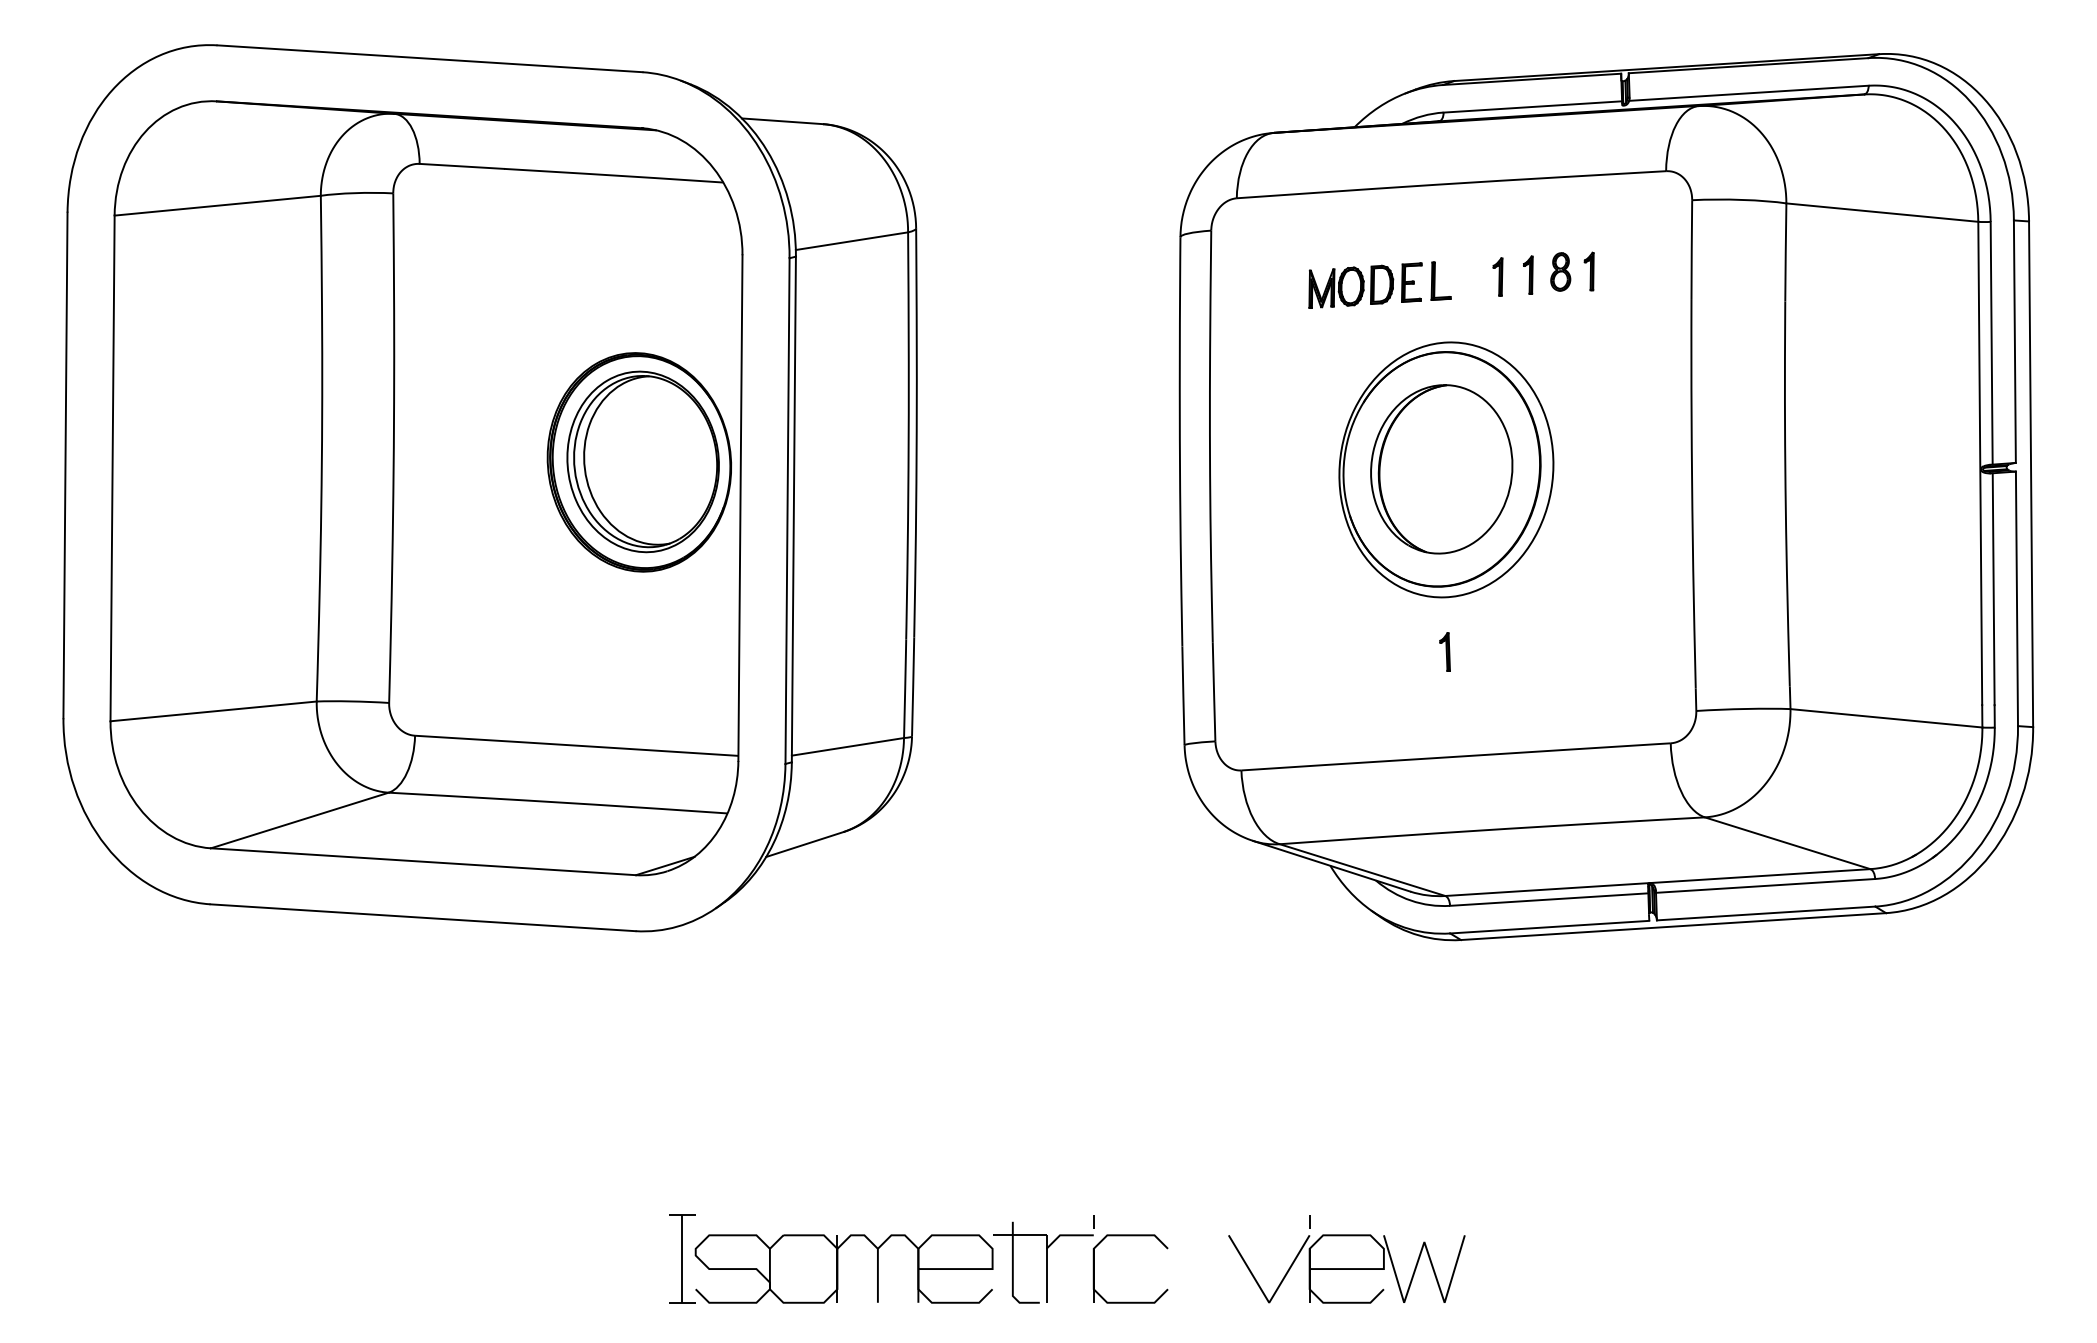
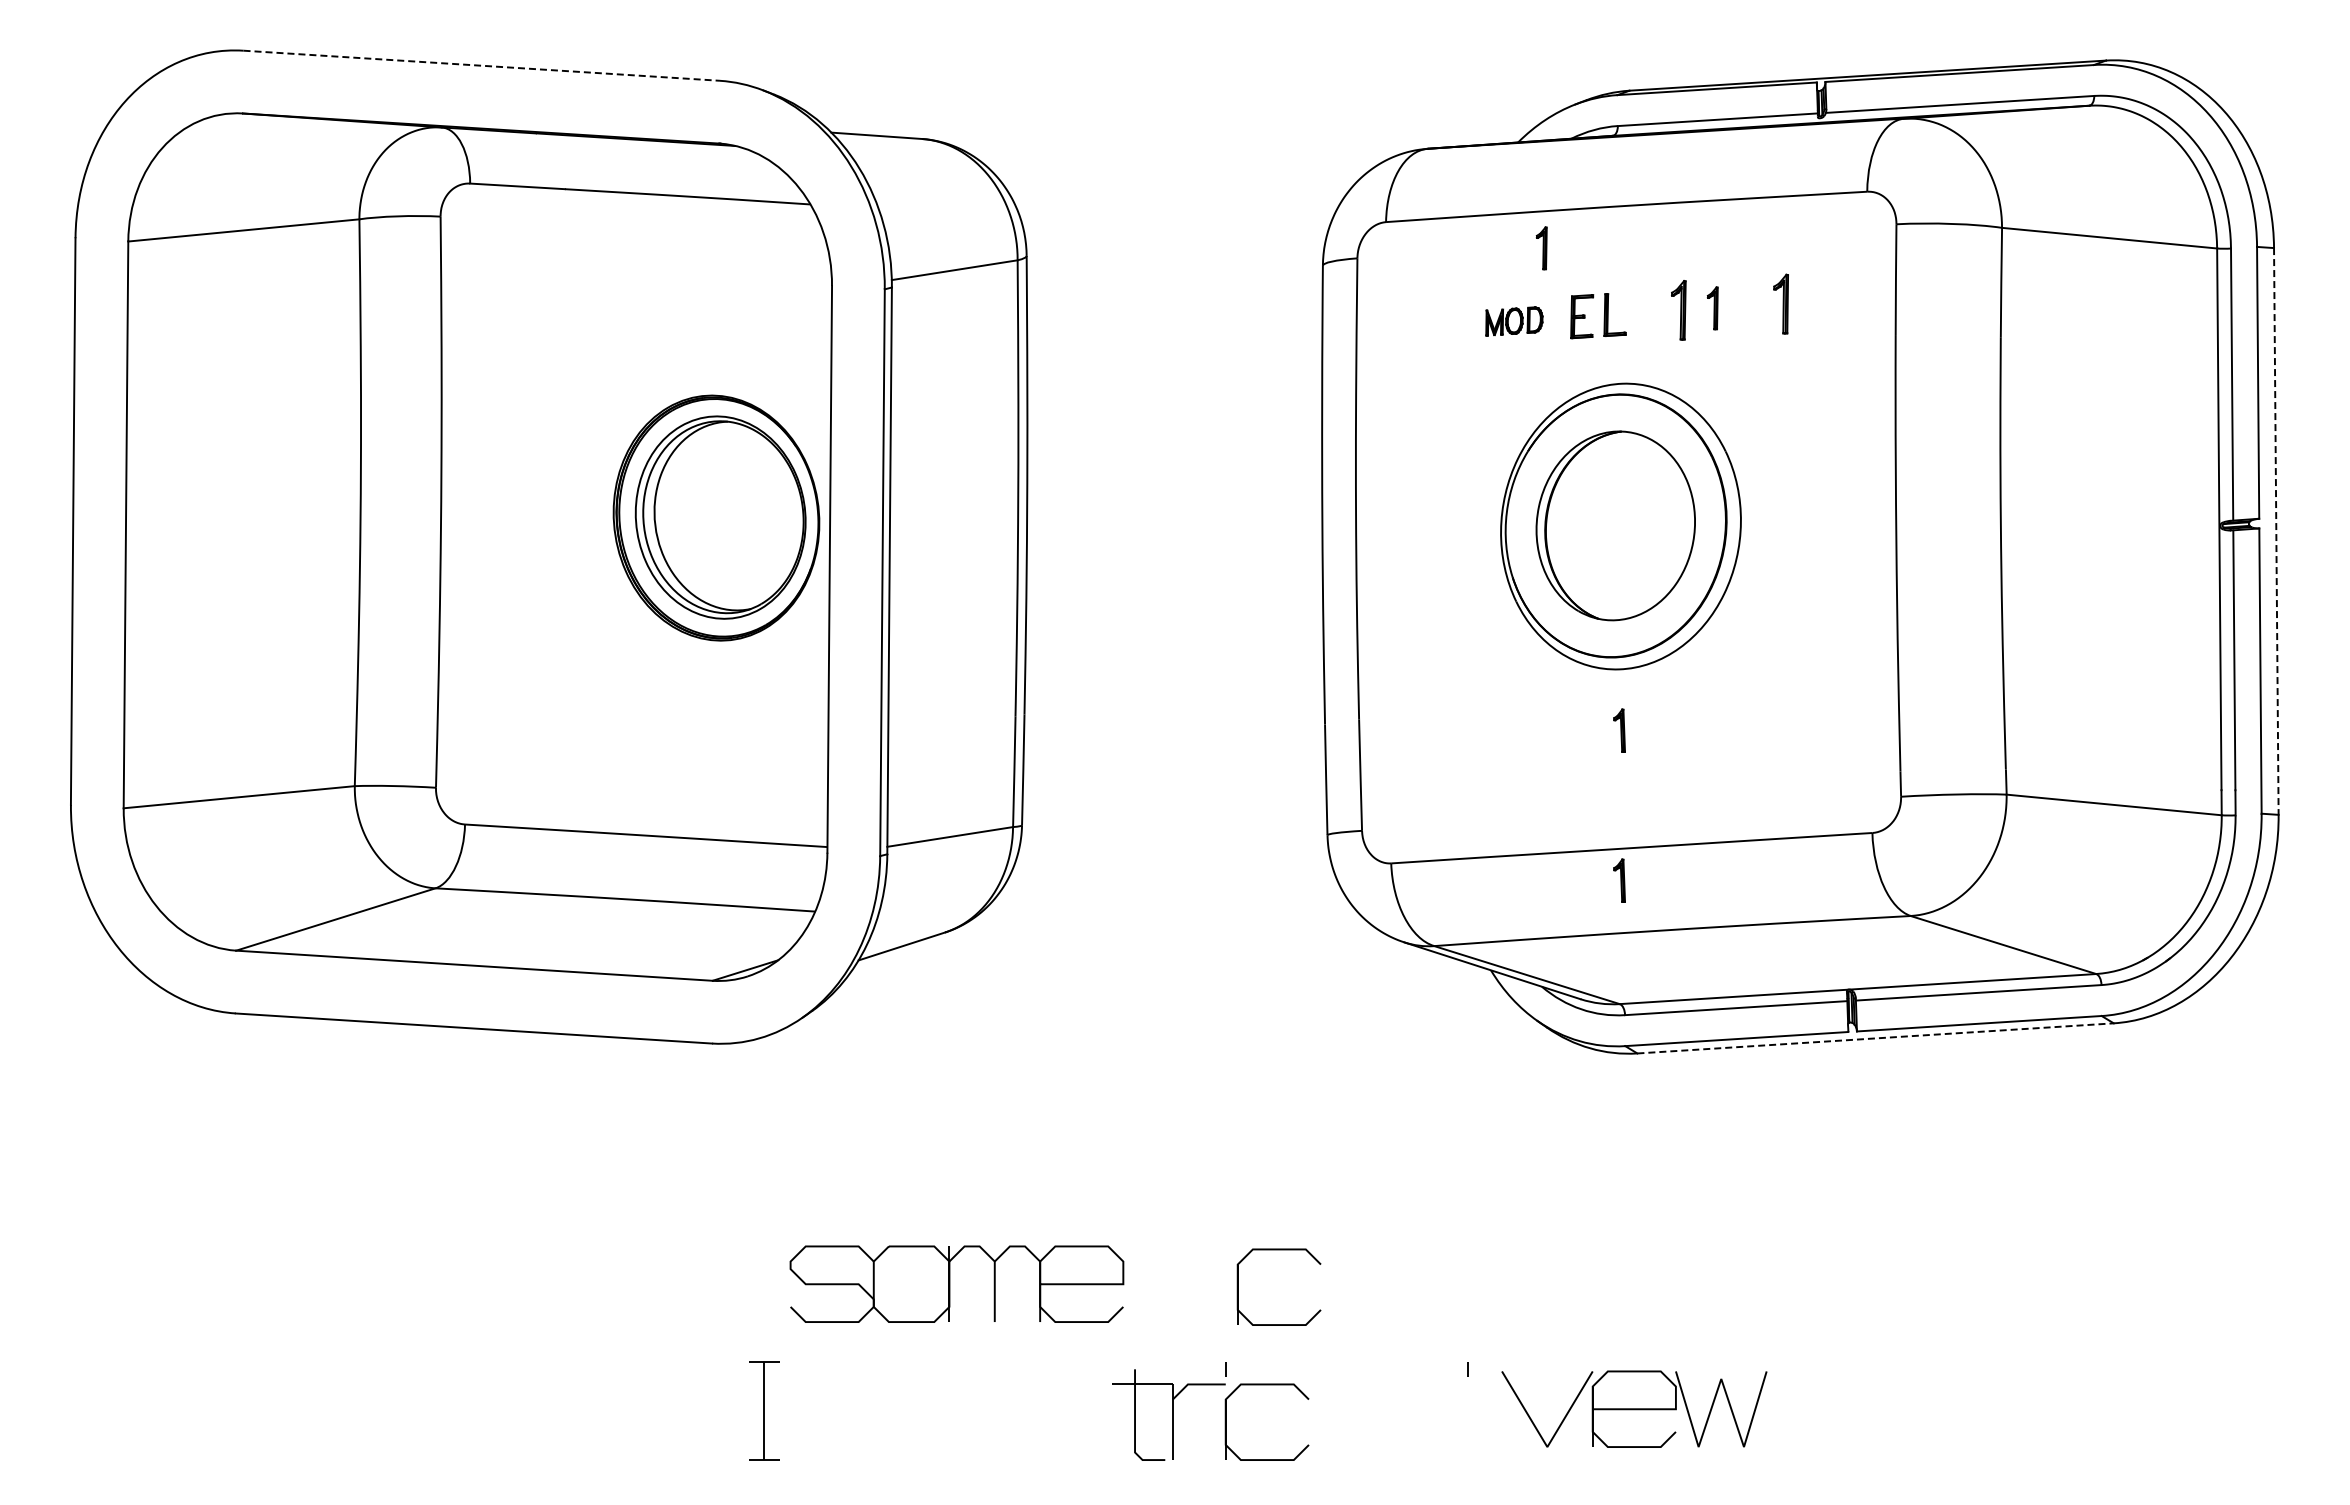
line: (429, 58) -> (481, 65), solid -> dashed
part: (1375, 221) -> (1541, 248), added
part: (1560, 271) -> (1748, 304), removed
part: (1588, 271) -> (1780, 304), size x1.4
part: (1497, 277) -> (1678, 310), size x1.4
part: (1351, 286) -> (1514, 321), size x0.6
line: (2031, 474) -> (2276, 531), solid -> dashed
part: (1445, 785) -> (1619, 880), added
line: (1673, 926) -> (1875, 1038), solid -> dashed
part: (1140, 1115) -> (1278, 1250), added
part: (843, 1268) -> (956, 1283), moved
part: (1346, 1268) -> (1634, 1408), moved

